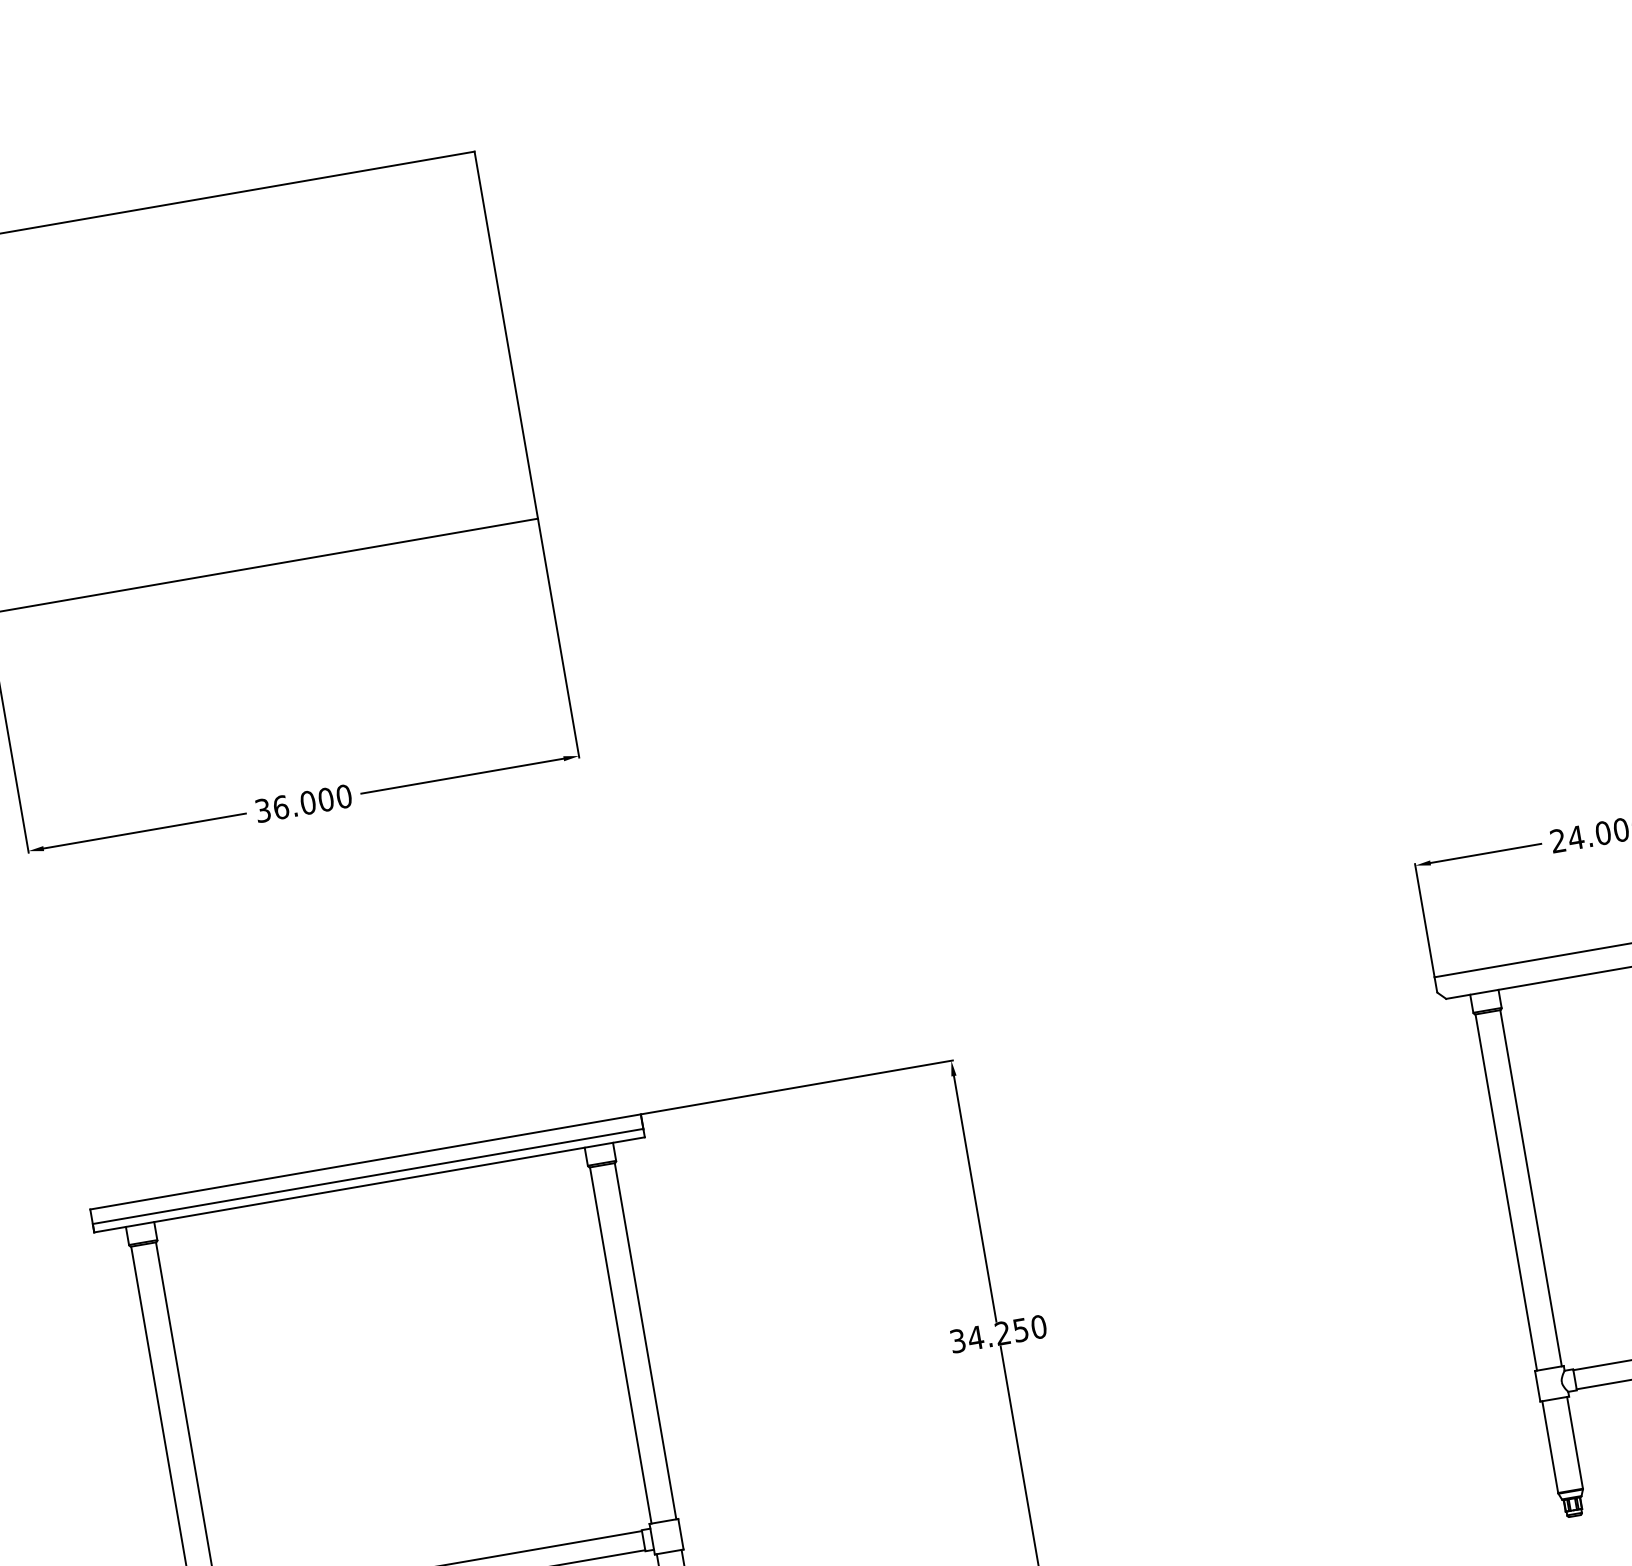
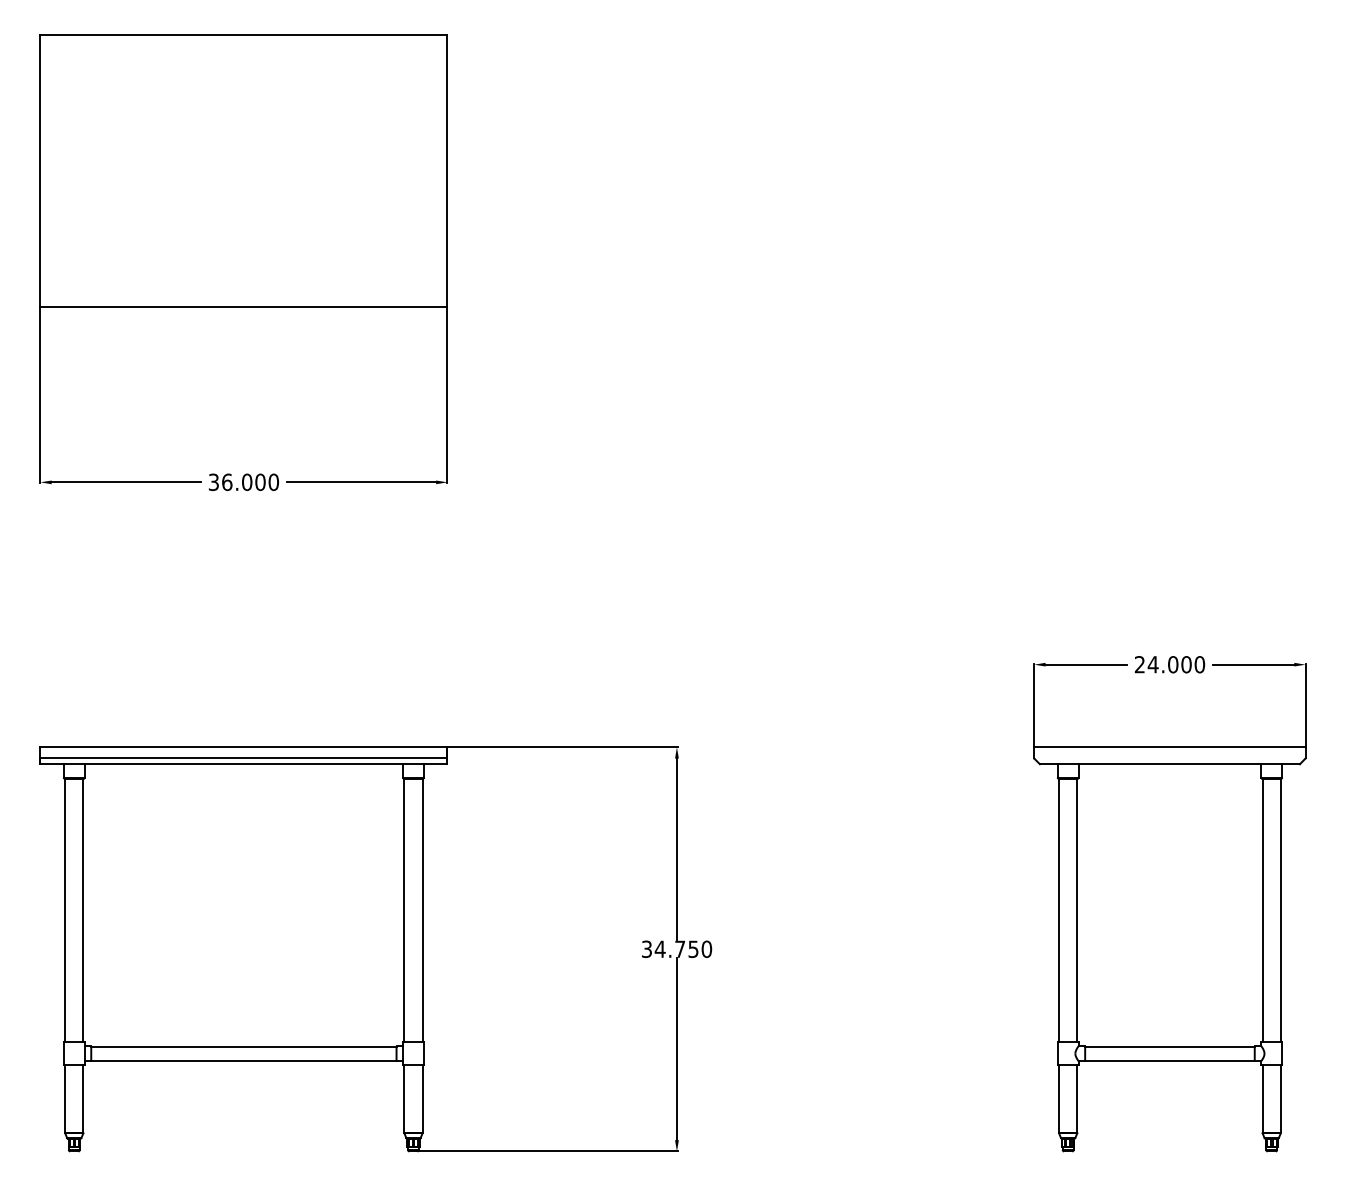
text: (1003, 1332) -> (680, 948), 34.250 -> 34.750

